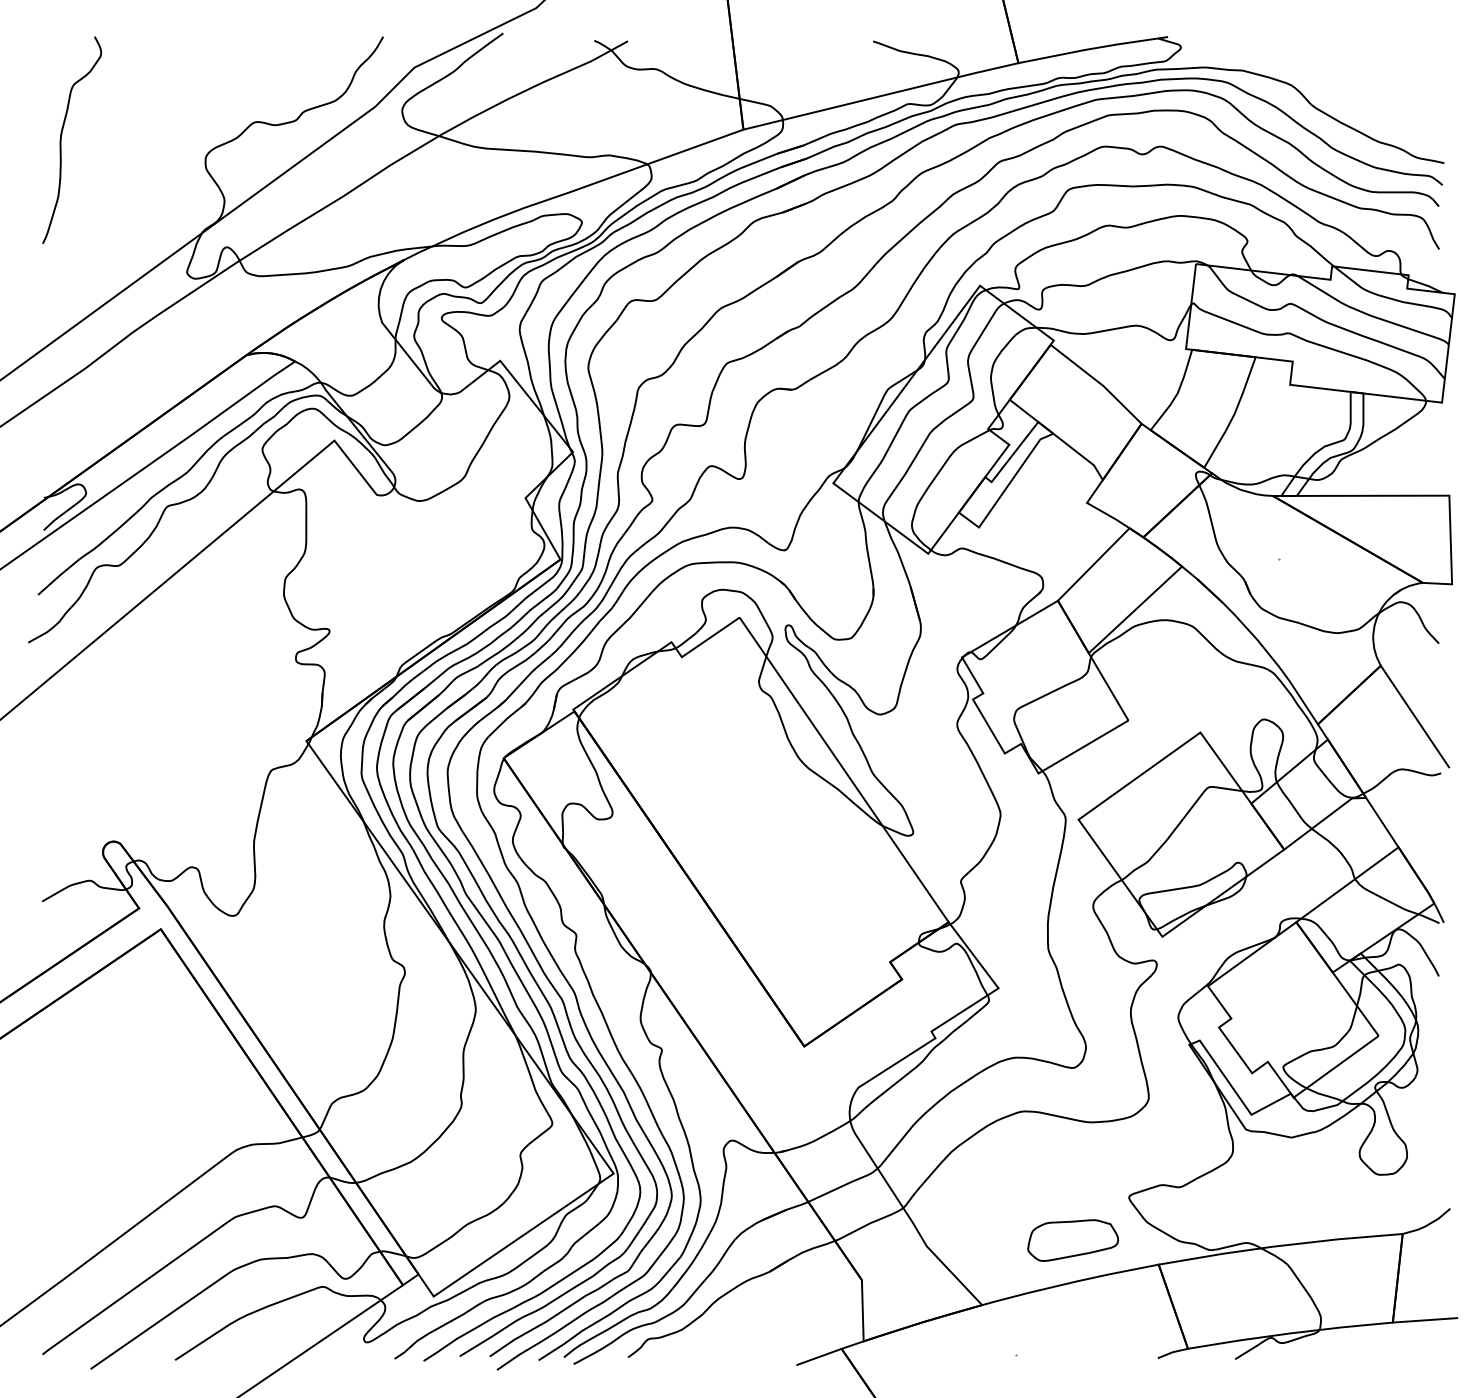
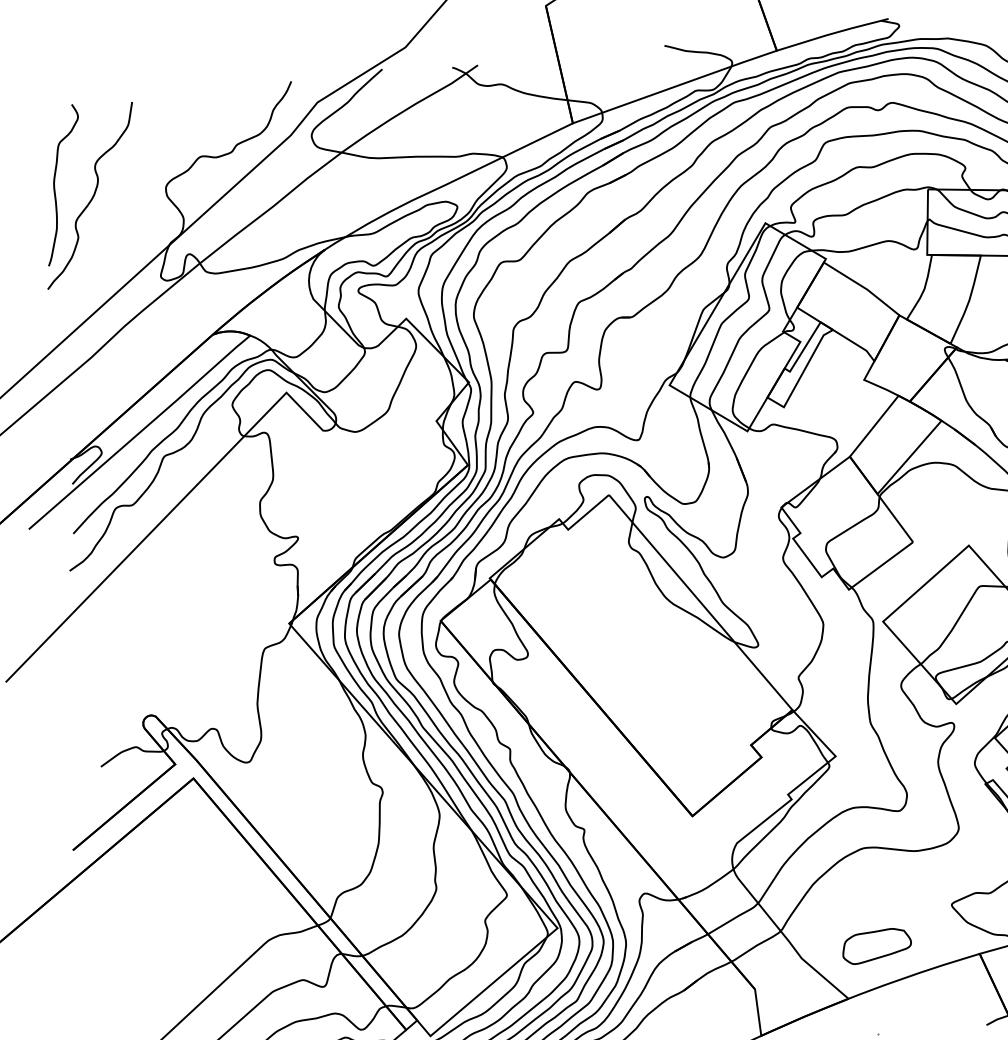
curve: (108, 159) -> (92, 196), added
part: (1073, 1240) -> (877, 946), moved

